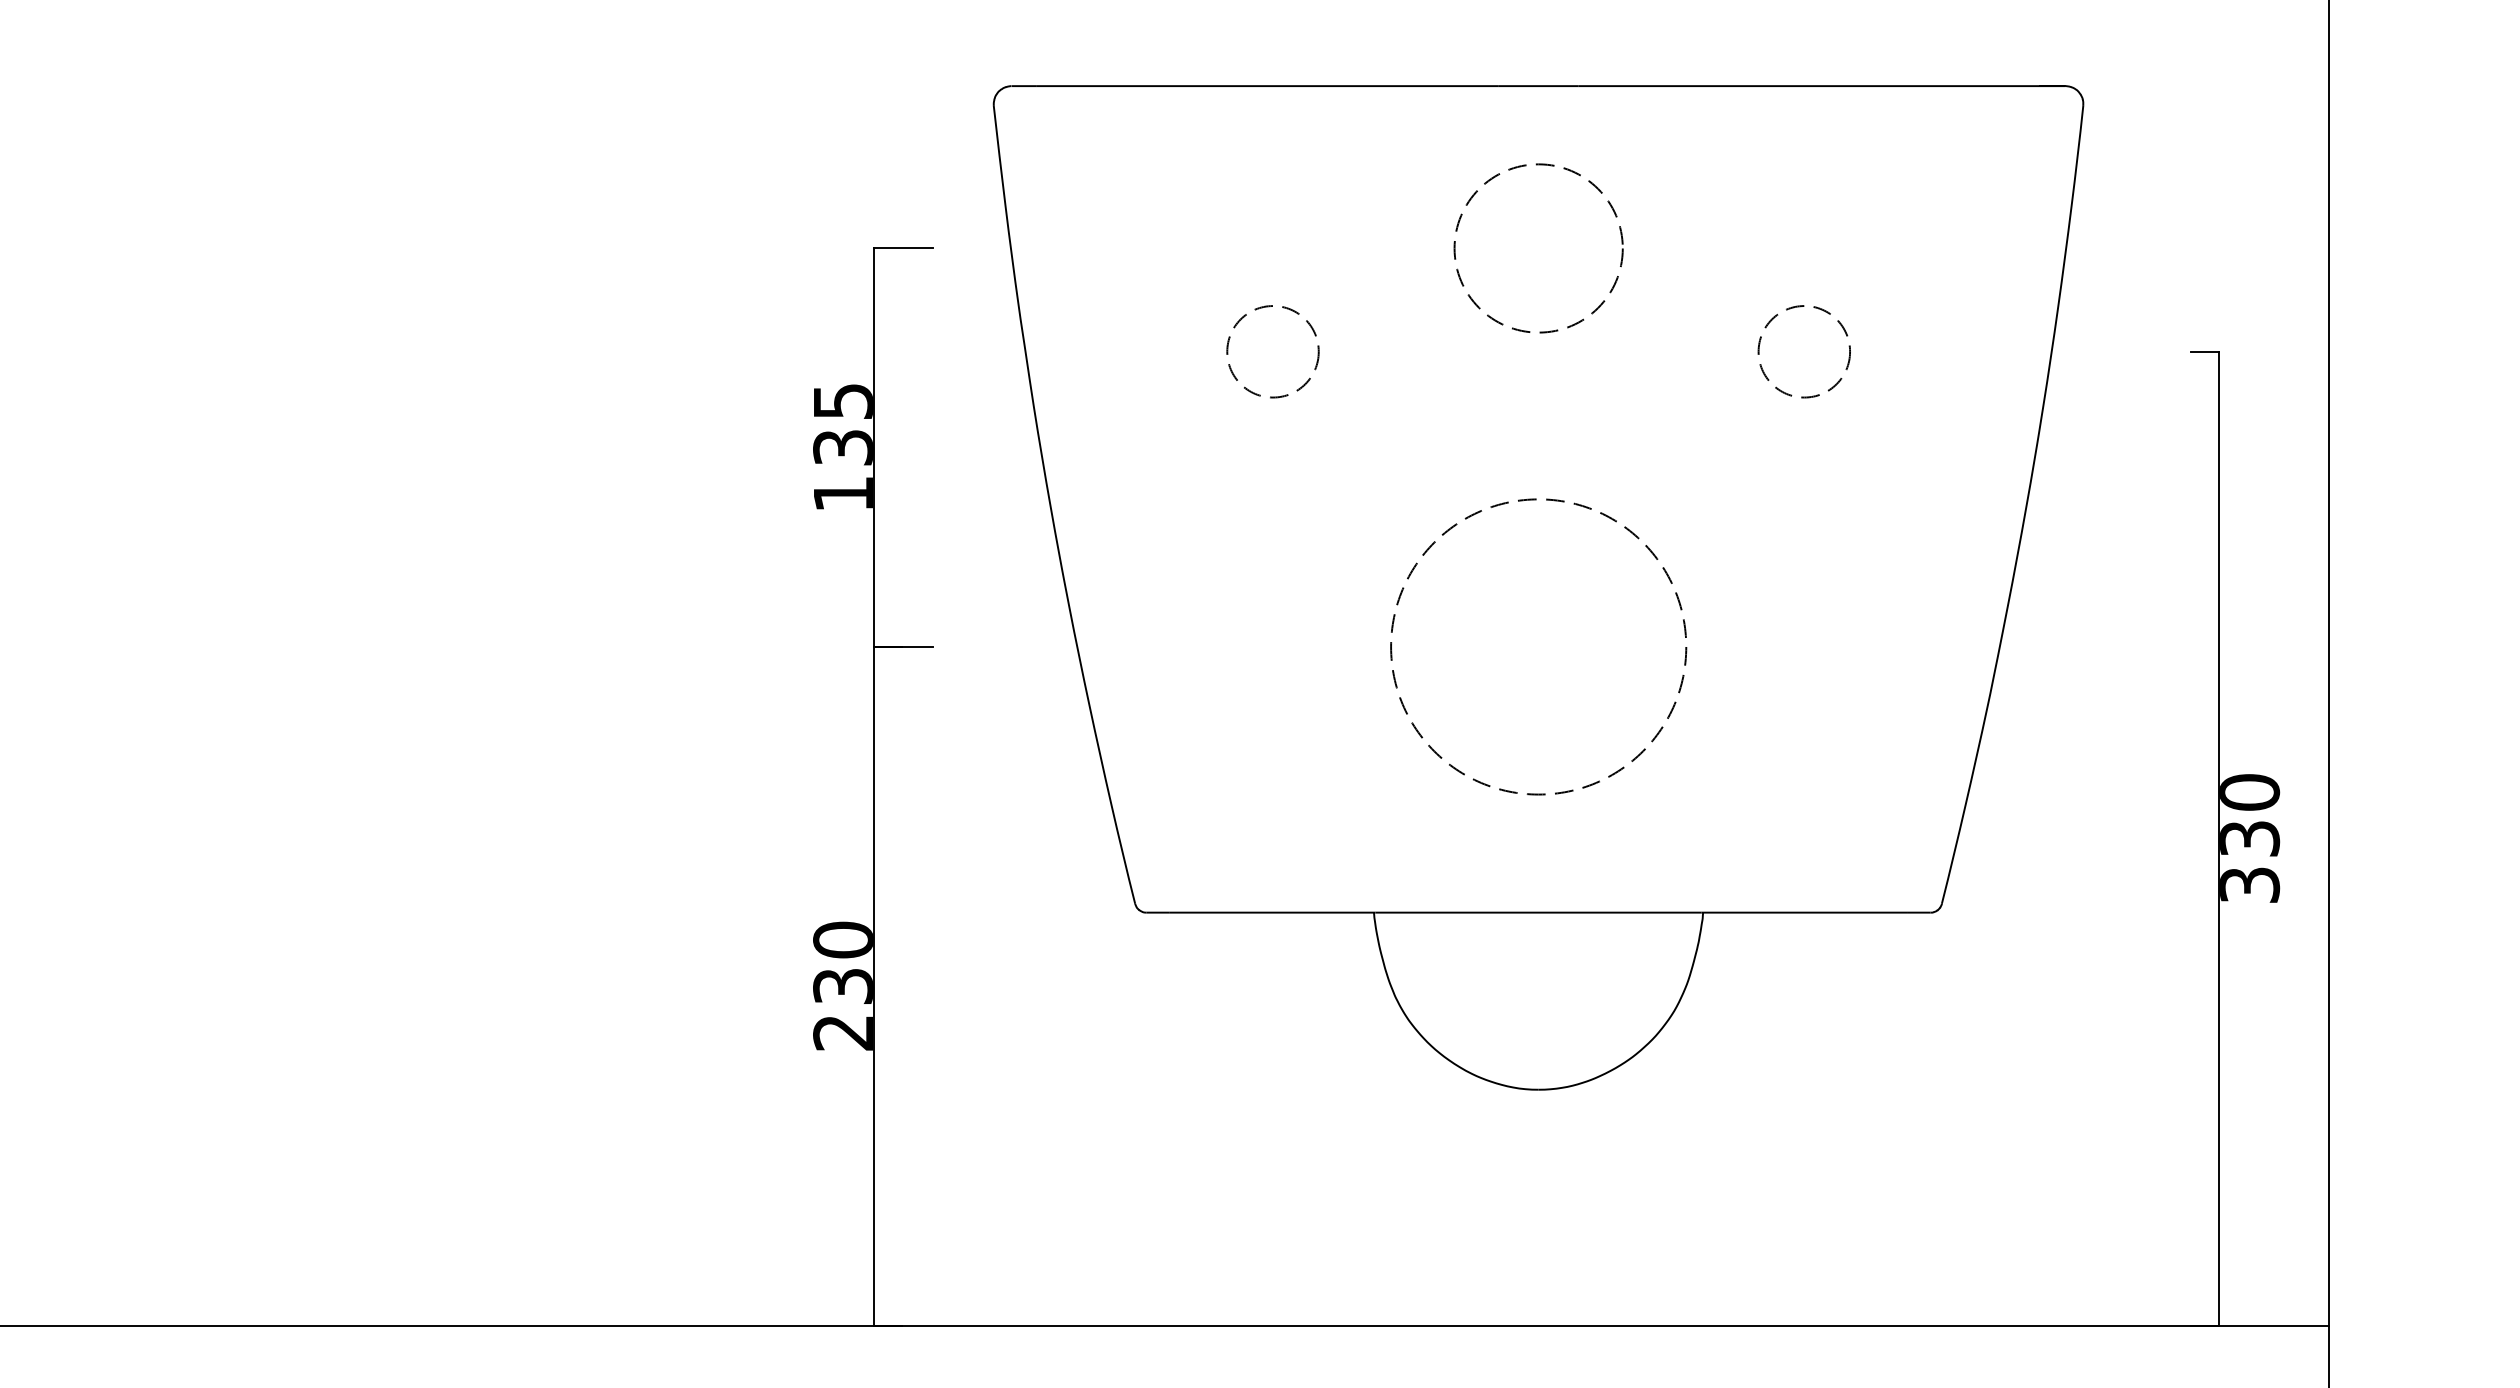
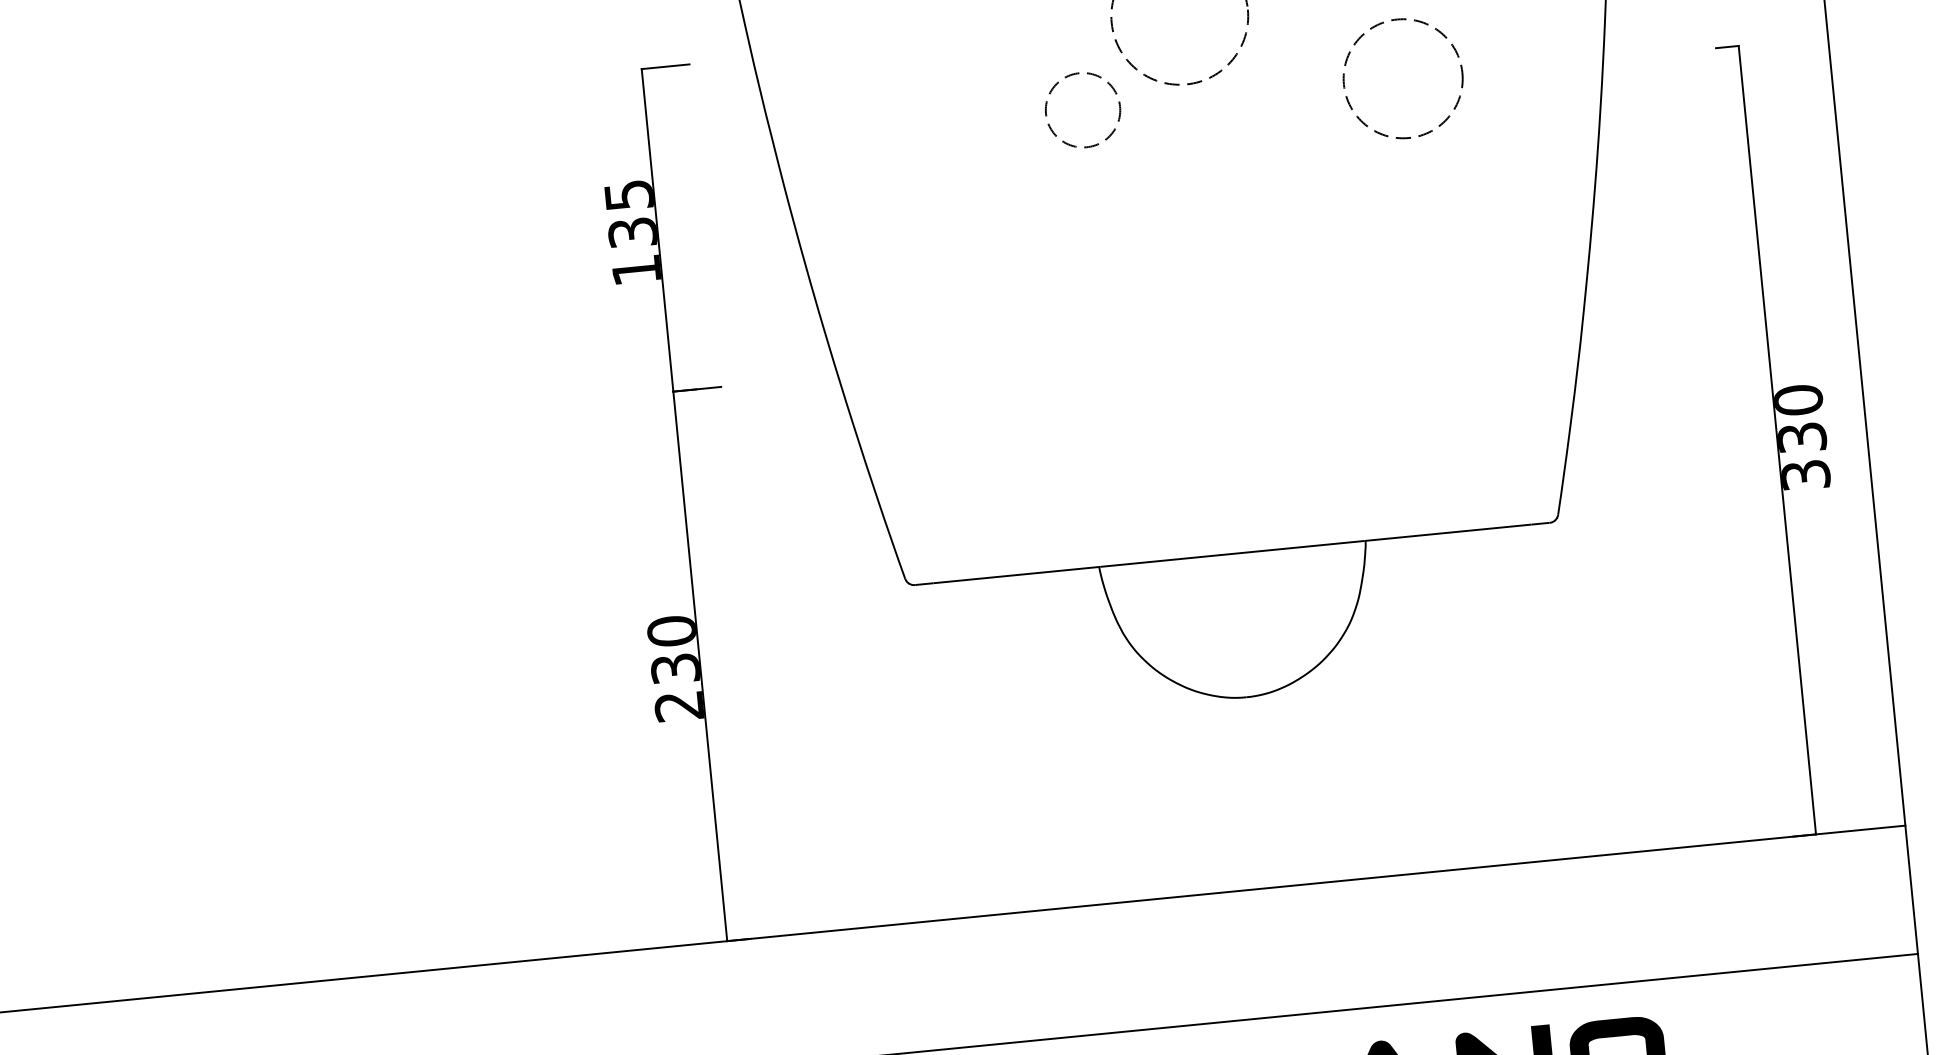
circle: (1272, 351) -> (1082, 110), moved
circle: (1803, 351) -> (1402, 78), size x1.6
circle: (1538, 646) -> (1211, 338), removed

